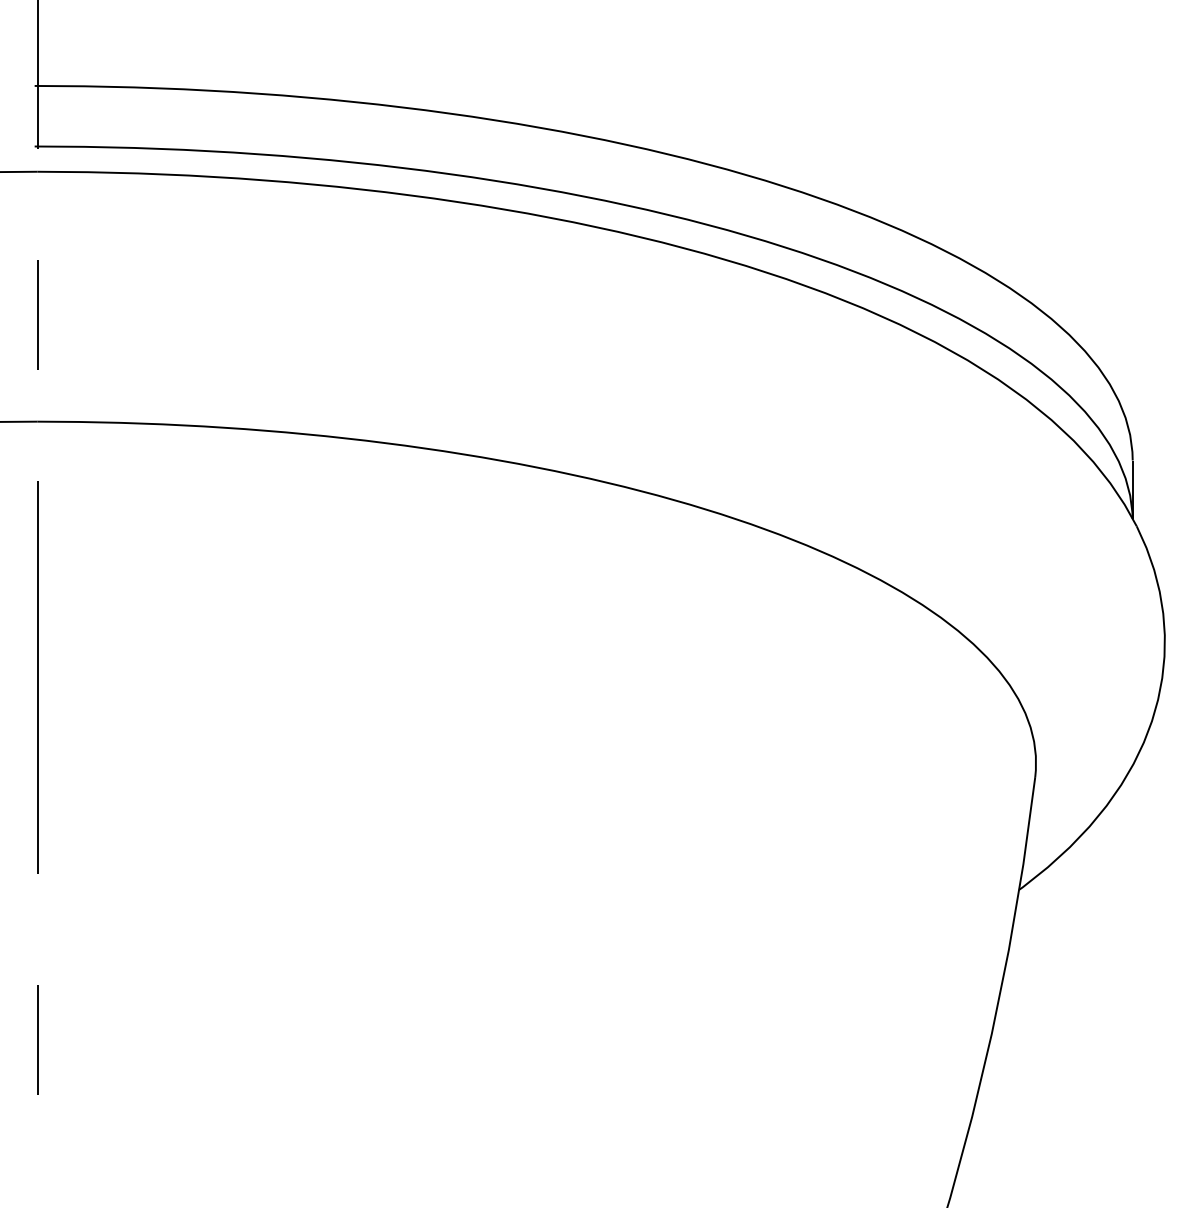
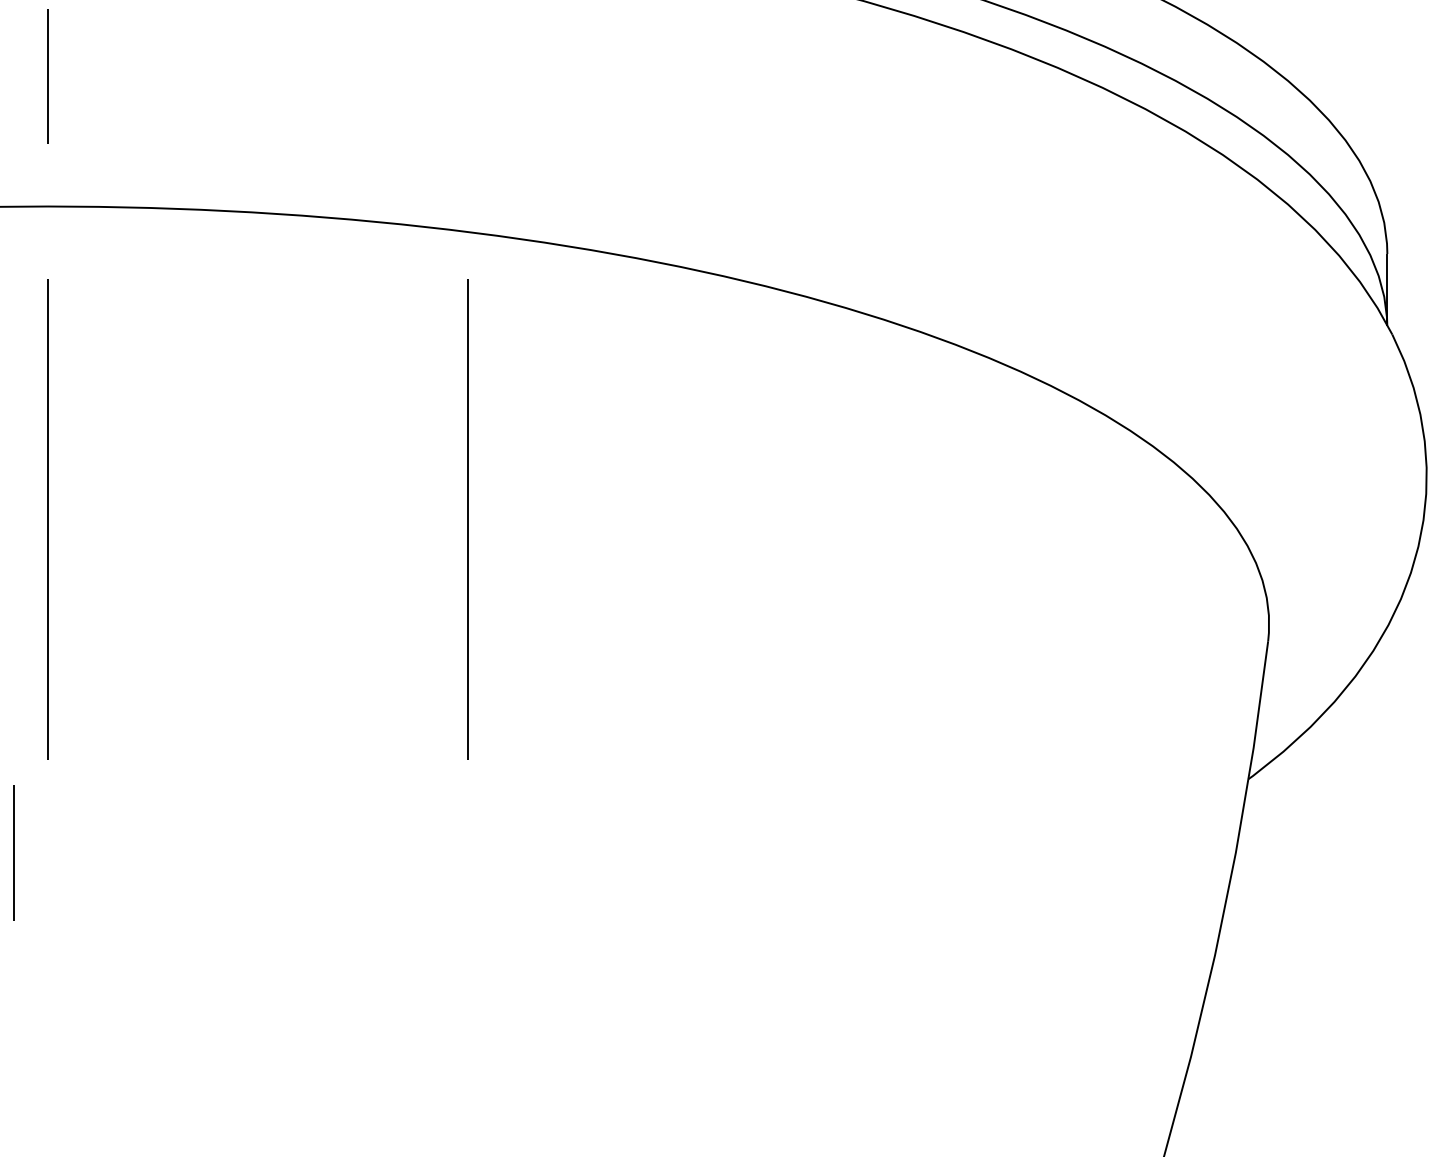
line: (380, 677) -> (467, 519), added
line: (37, 1039) -> (13, 852), moved

